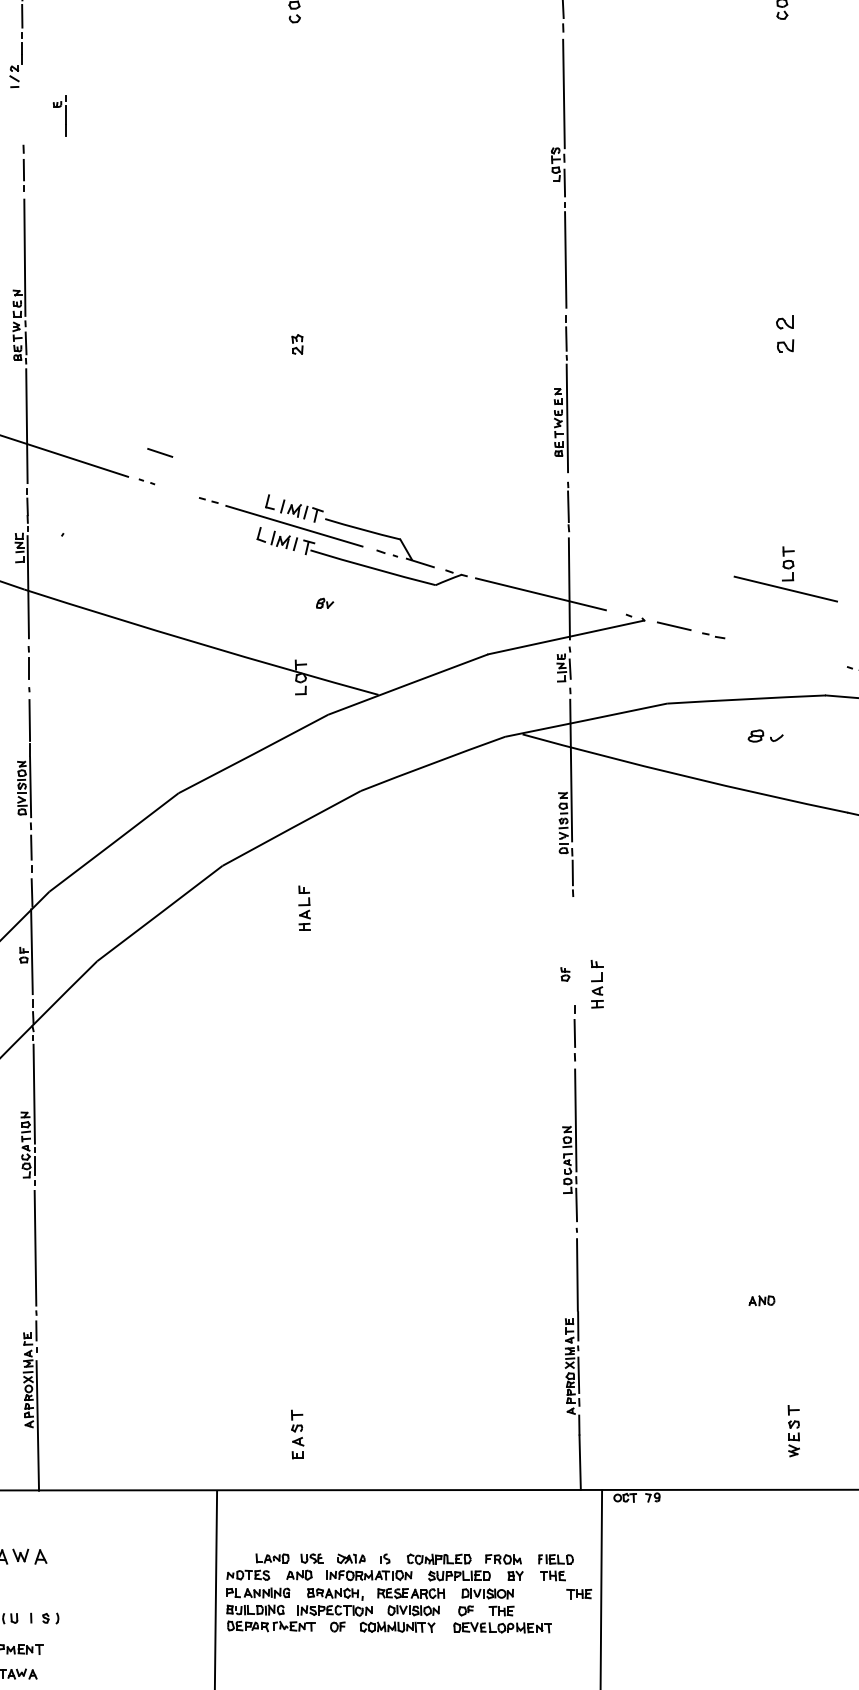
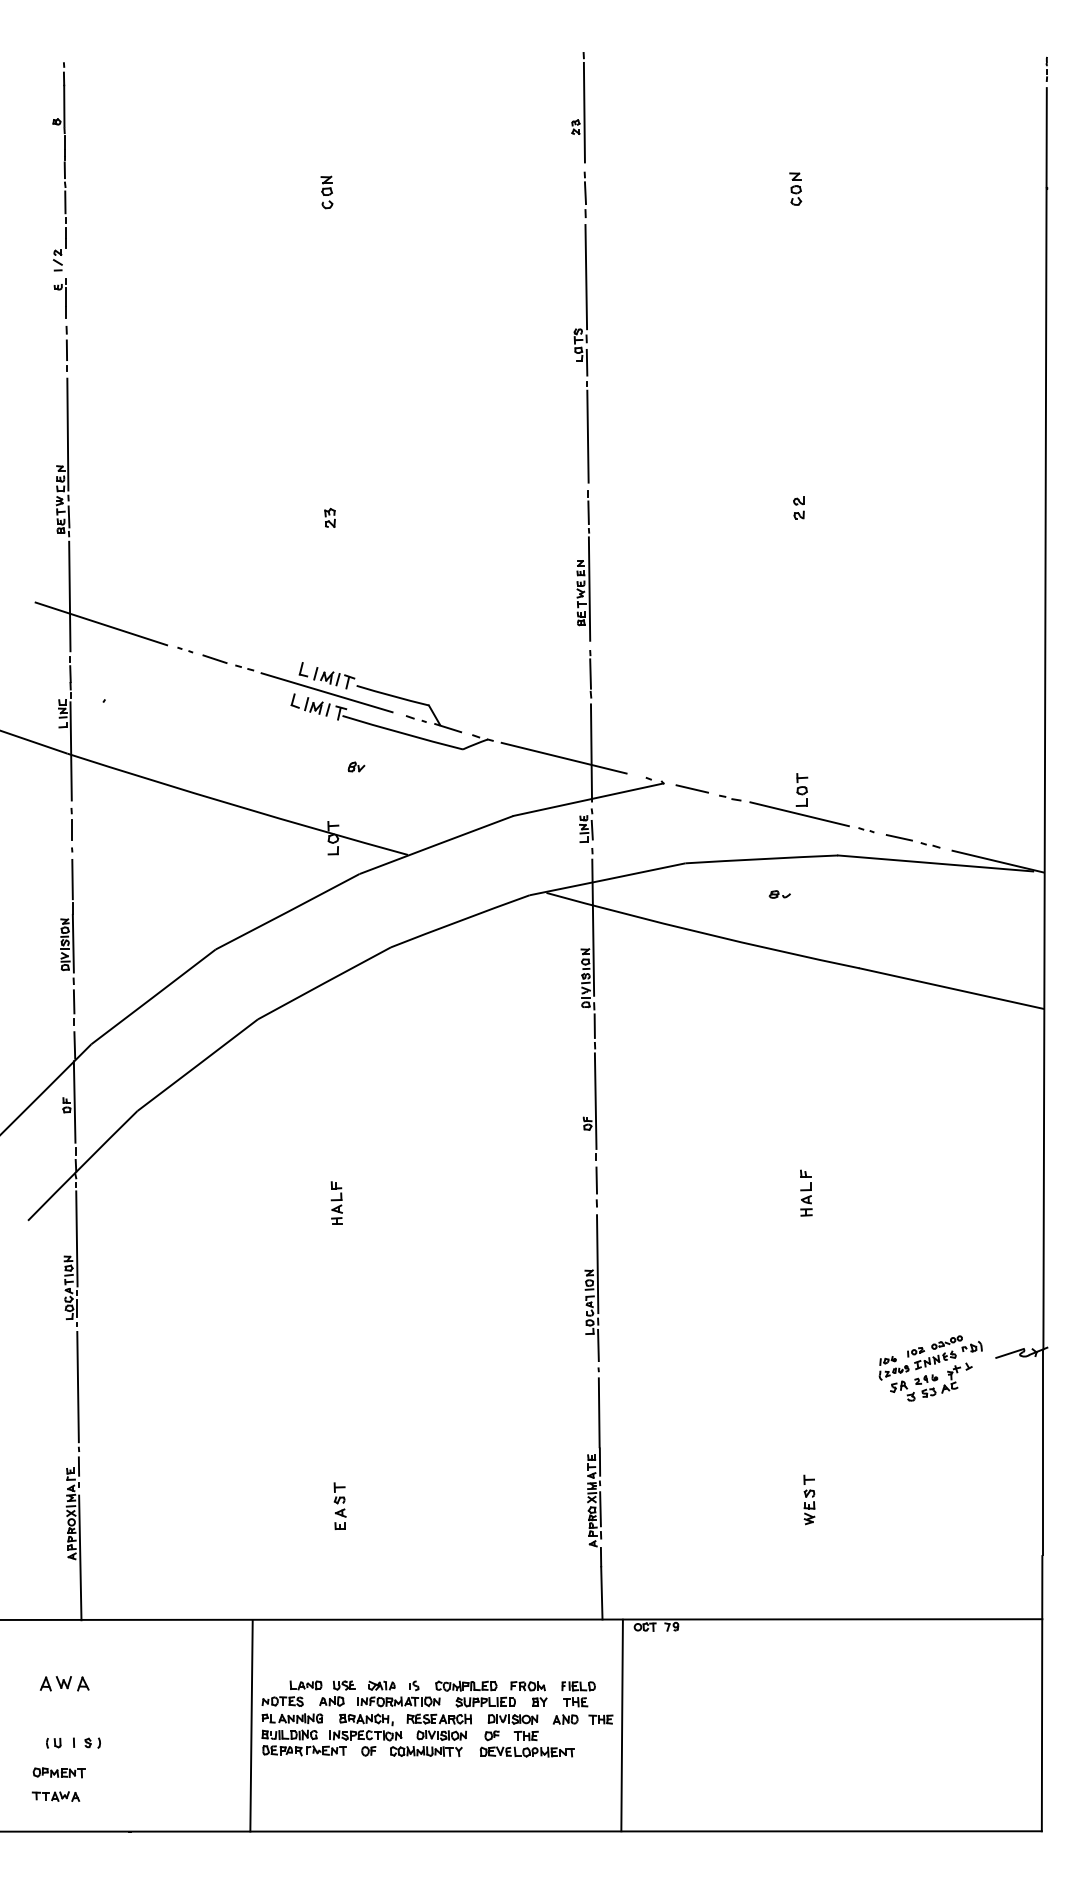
part: (58, 116) -> (59, 298), moved
part: (784, 333) -> (798, 507), size x0.62
line: (159, 452) -> (214, 658), moved
part: (785, 574) -> (799, 800), moved
part: (764, 736) -> (779, 894), size x0.62
part: (304, 907) -> (336, 1202), moved
line: (573, 950) -> (595, 1100), added
part: (597, 983) -> (806, 1192), moved
part: (761, 1300) -> (565, 1719), moved
part: (794, 1430) -> (809, 1499), moved
part: (296, 1433) -> (339, 1505), moved

